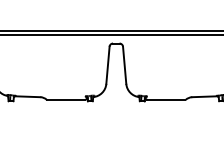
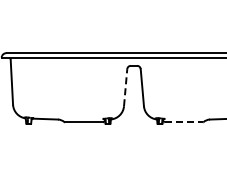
line: (107, 65) -> (125, 87), solid -> dashed
line: (166, 100) -> (184, 122), solid -> dashed

